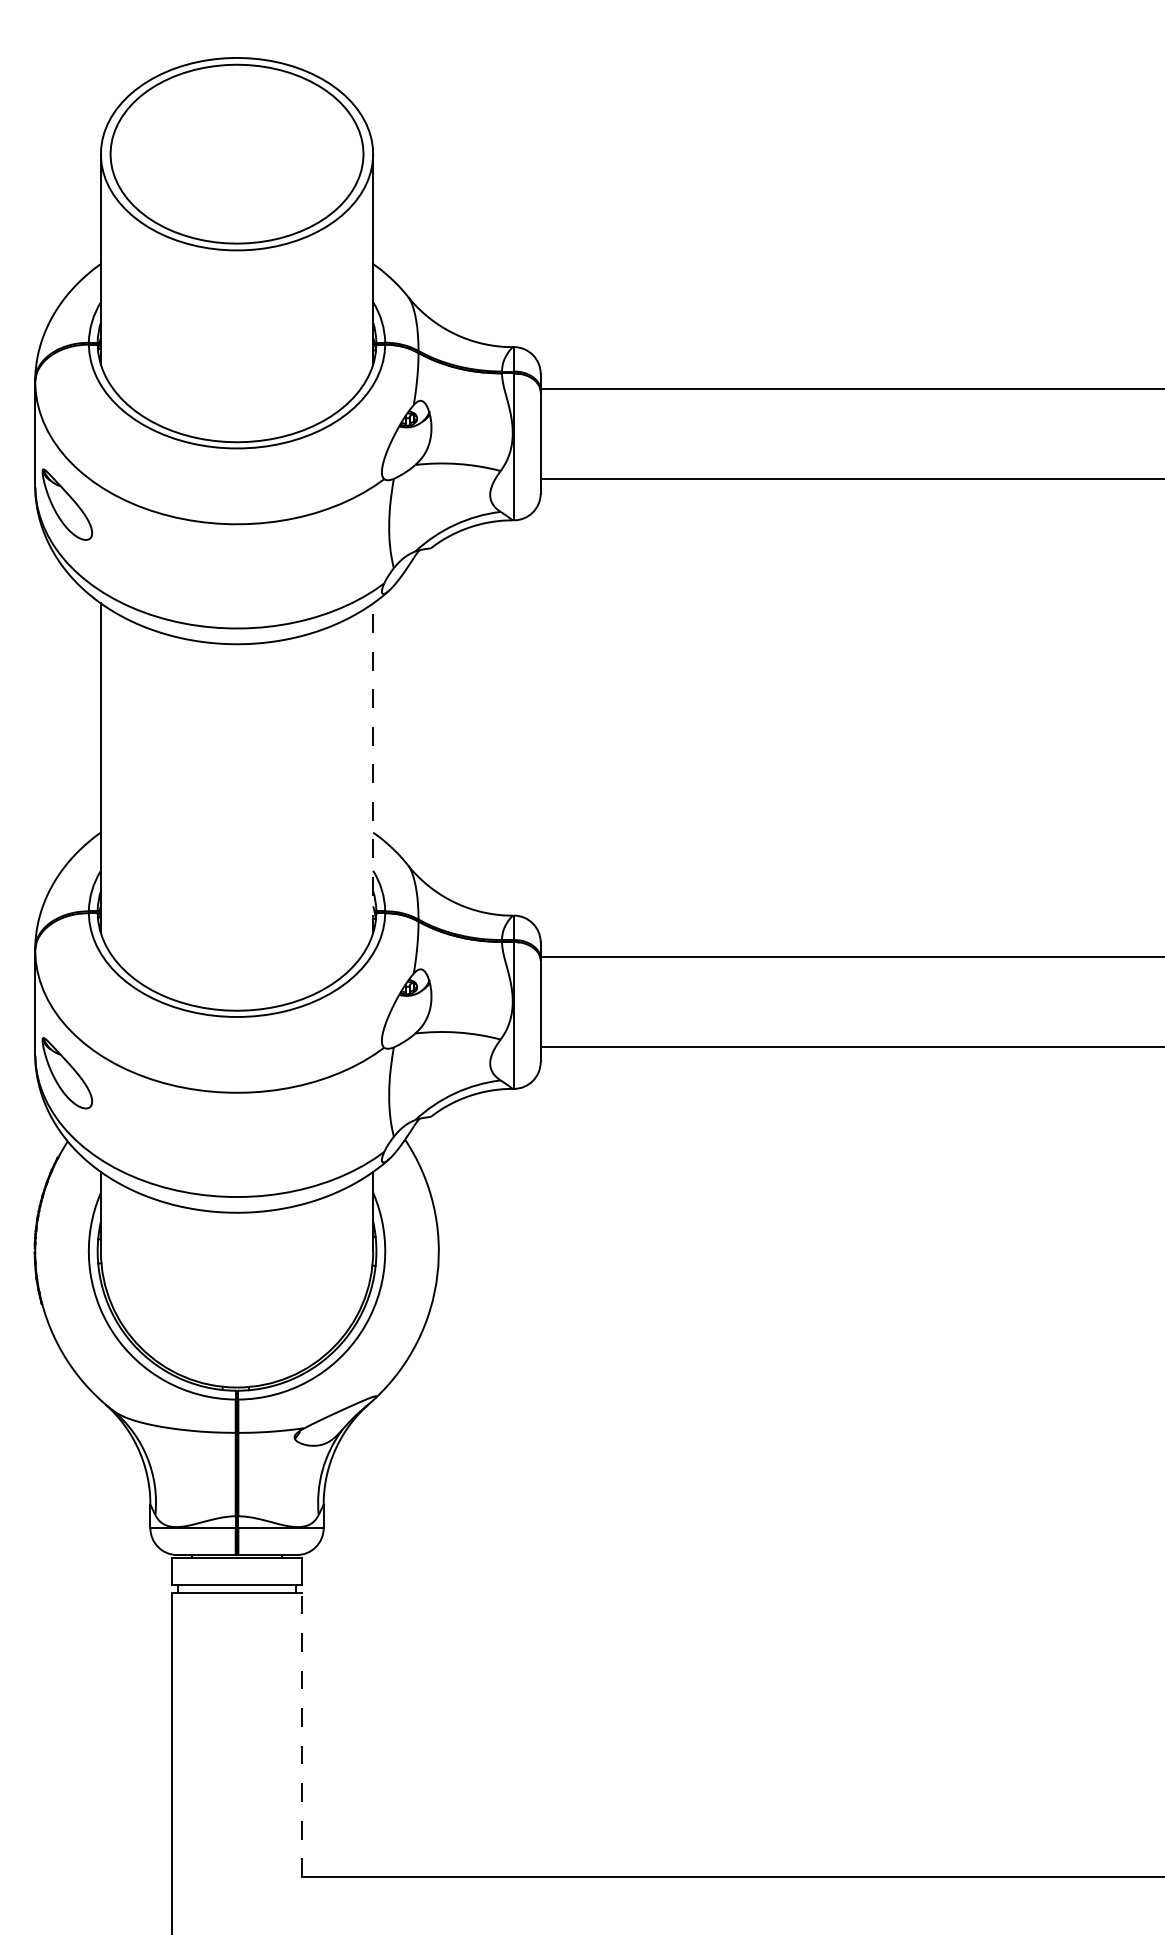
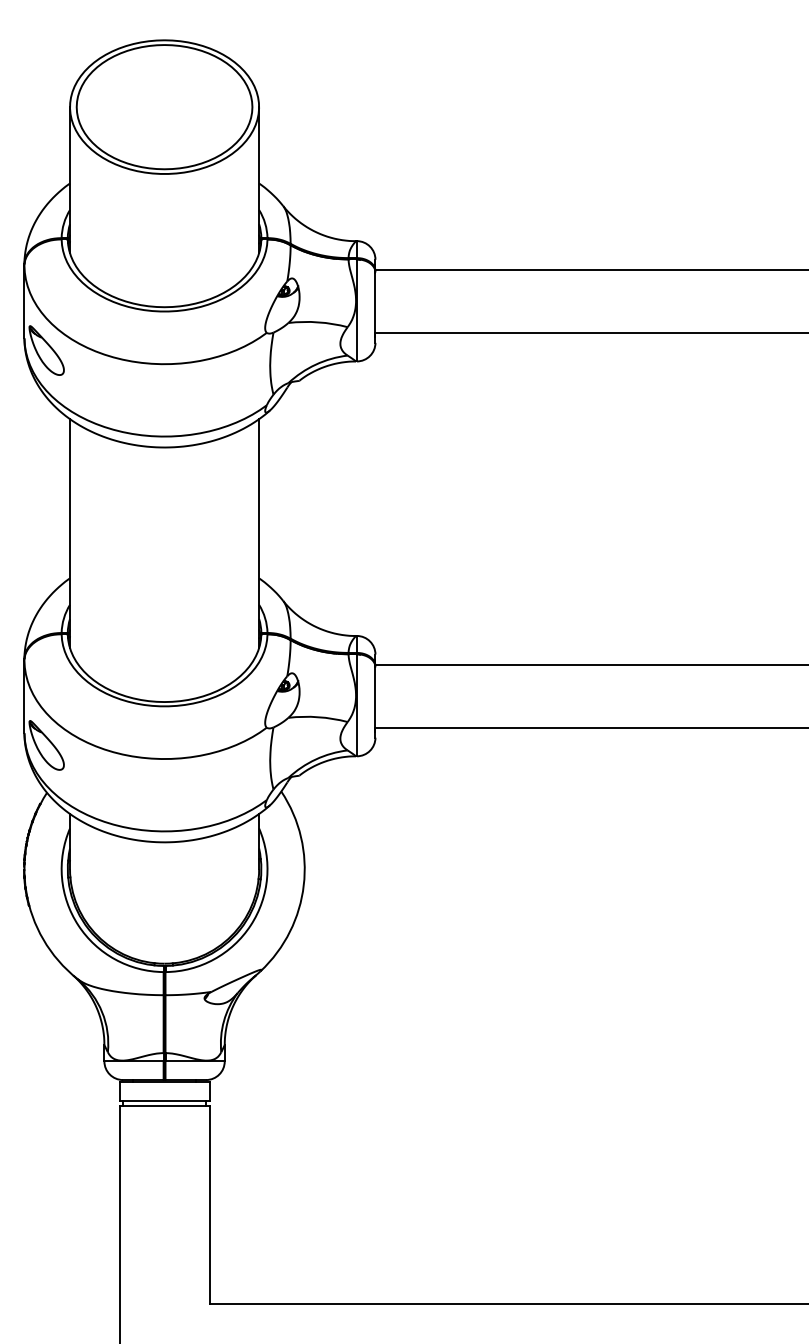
line: (373, 768) -> (259, 533), dashed -> solid
line: (301, 1734) -> (209, 1204), dashed -> solid

